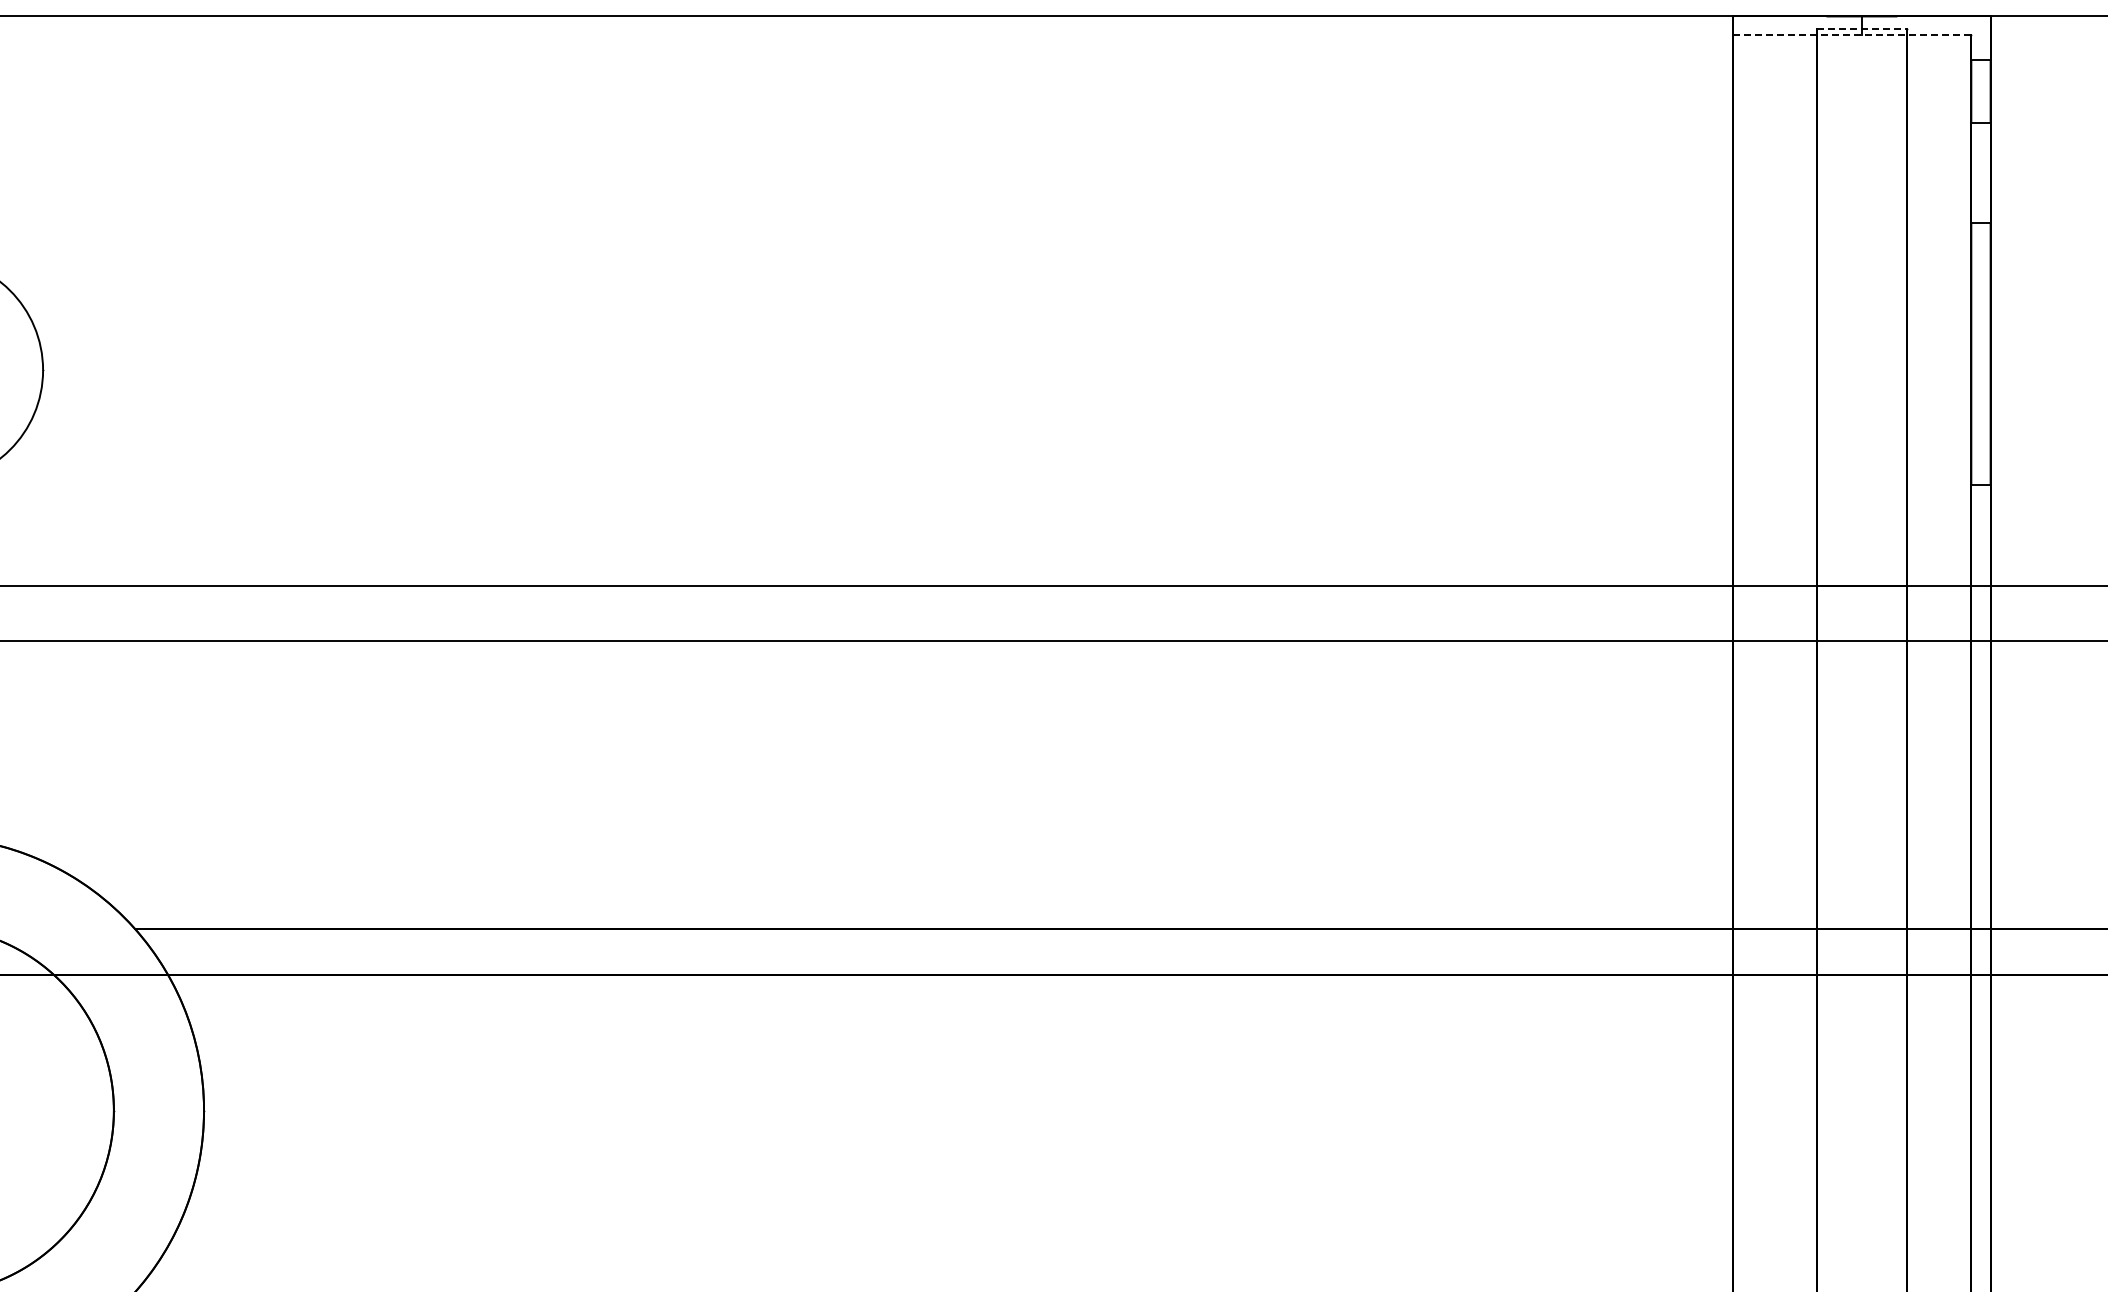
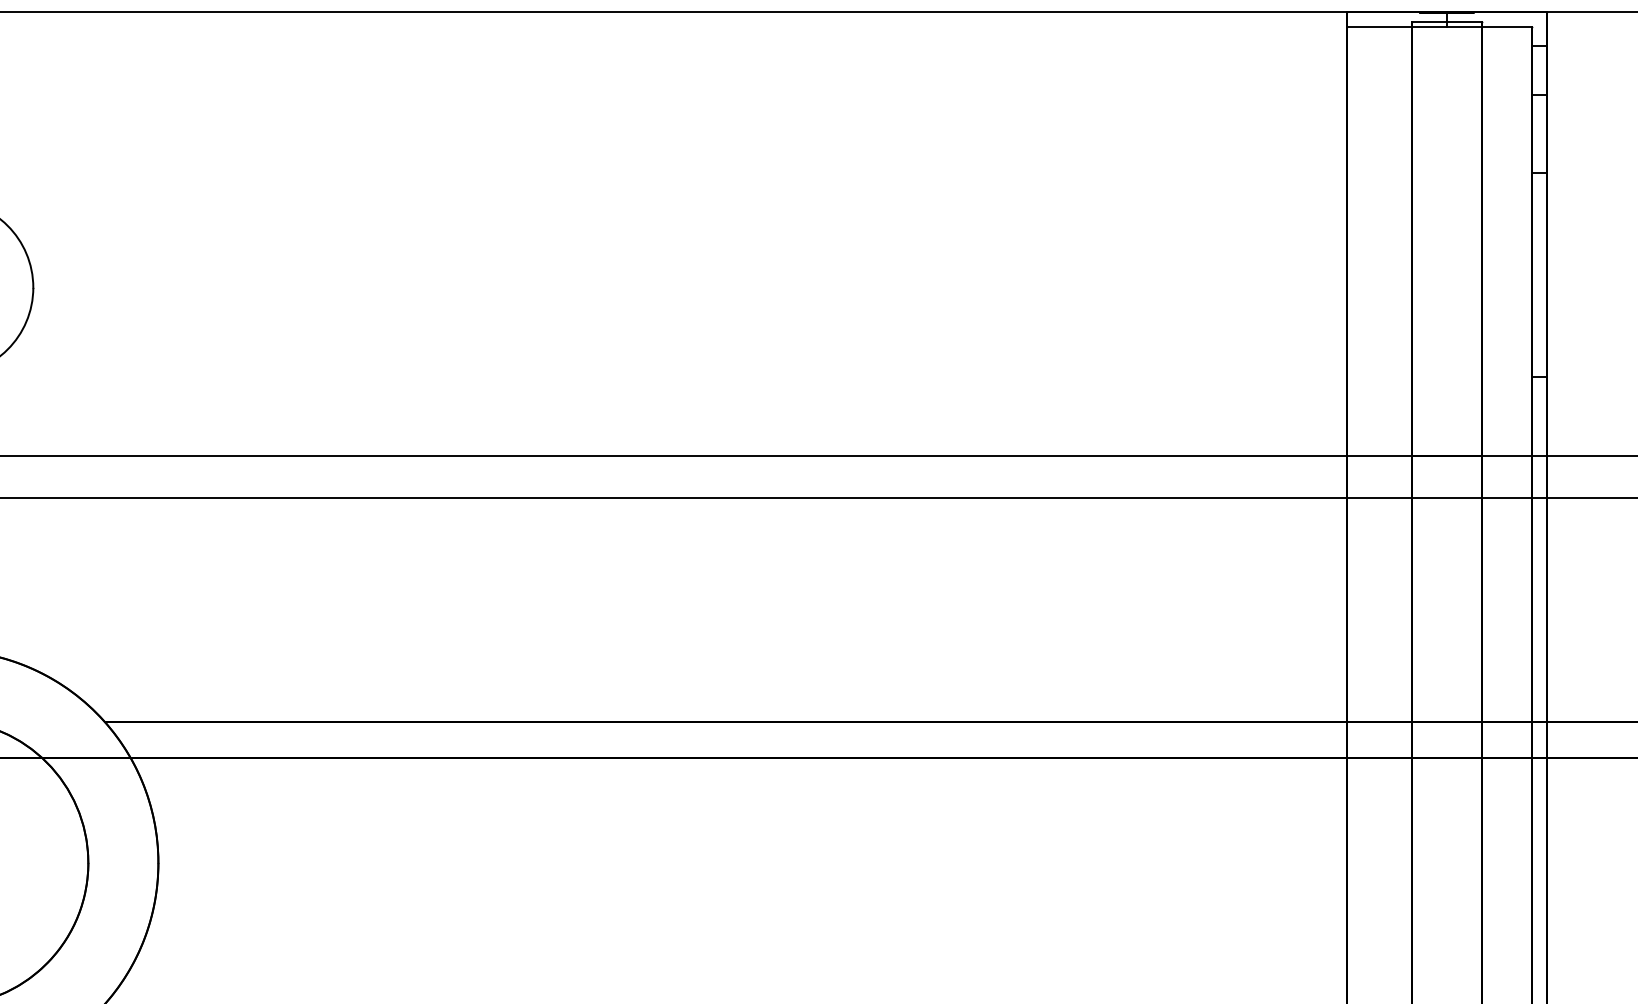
line: (1862, 29) -> (1447, 22), dashed -> solid
line: (1851, 35) -> (1438, 27), dashed -> solid

